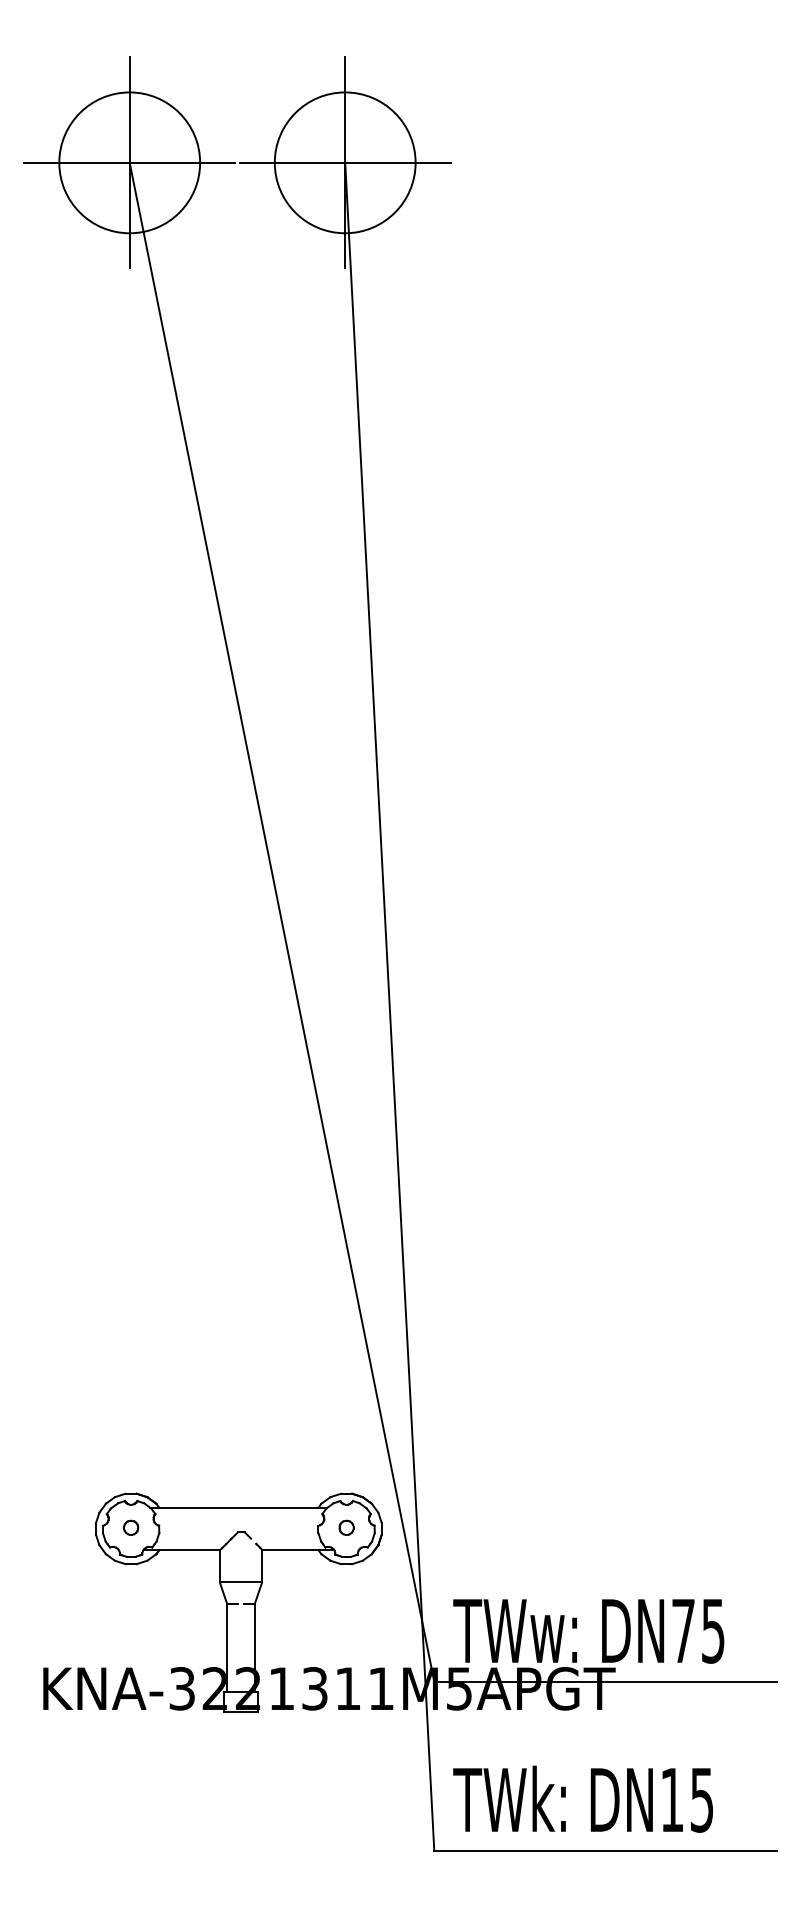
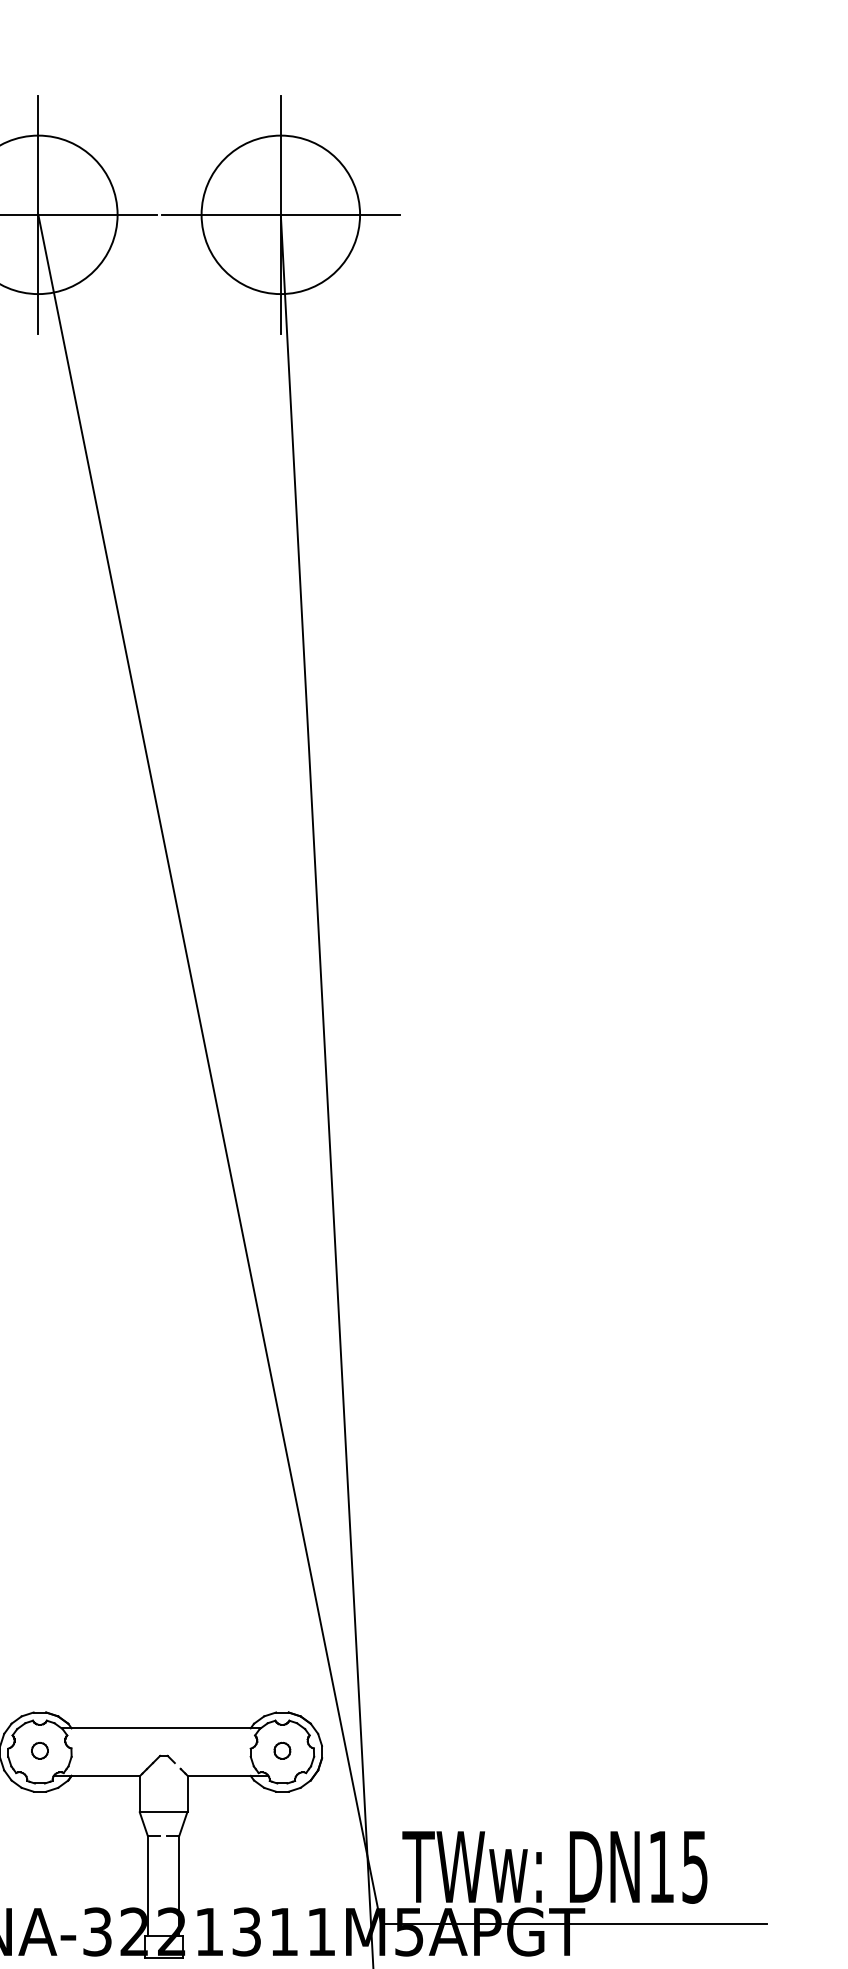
text: (683, 1630) -> (661, 1866), DN75 -> DN15

